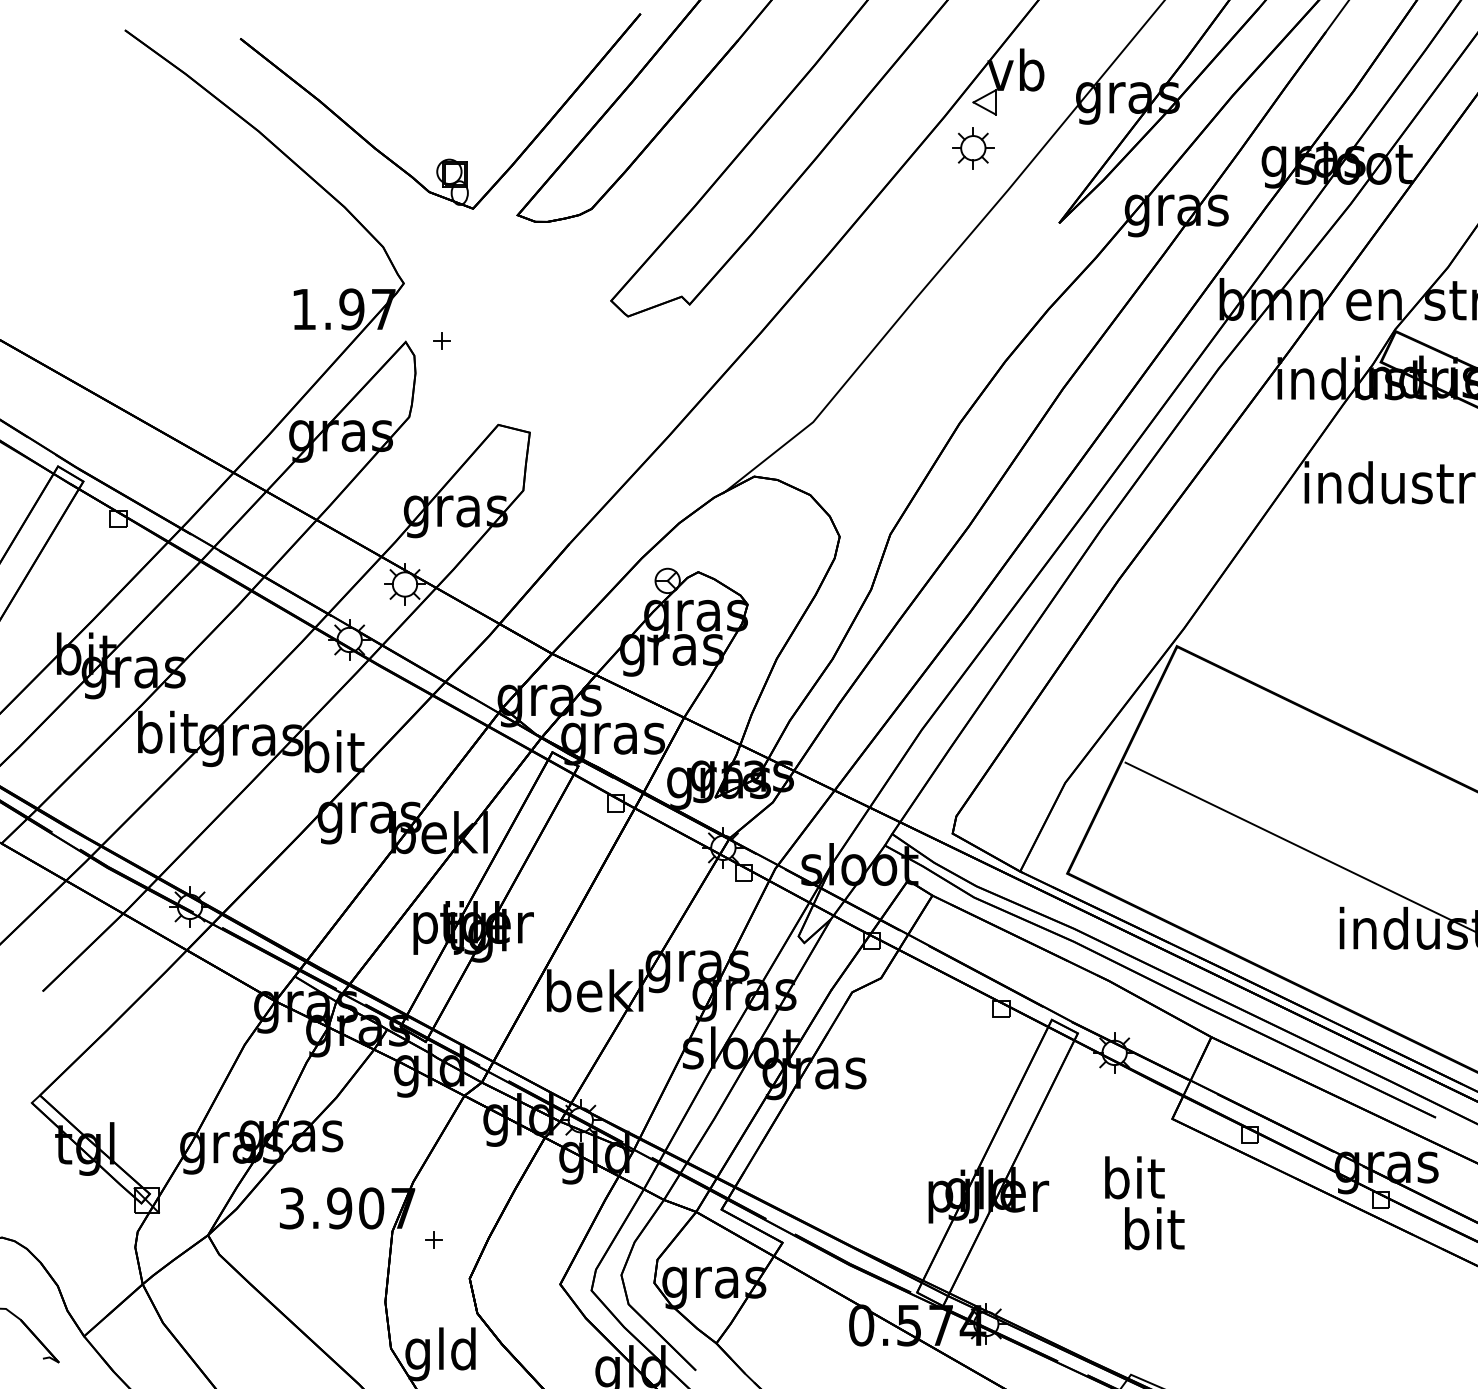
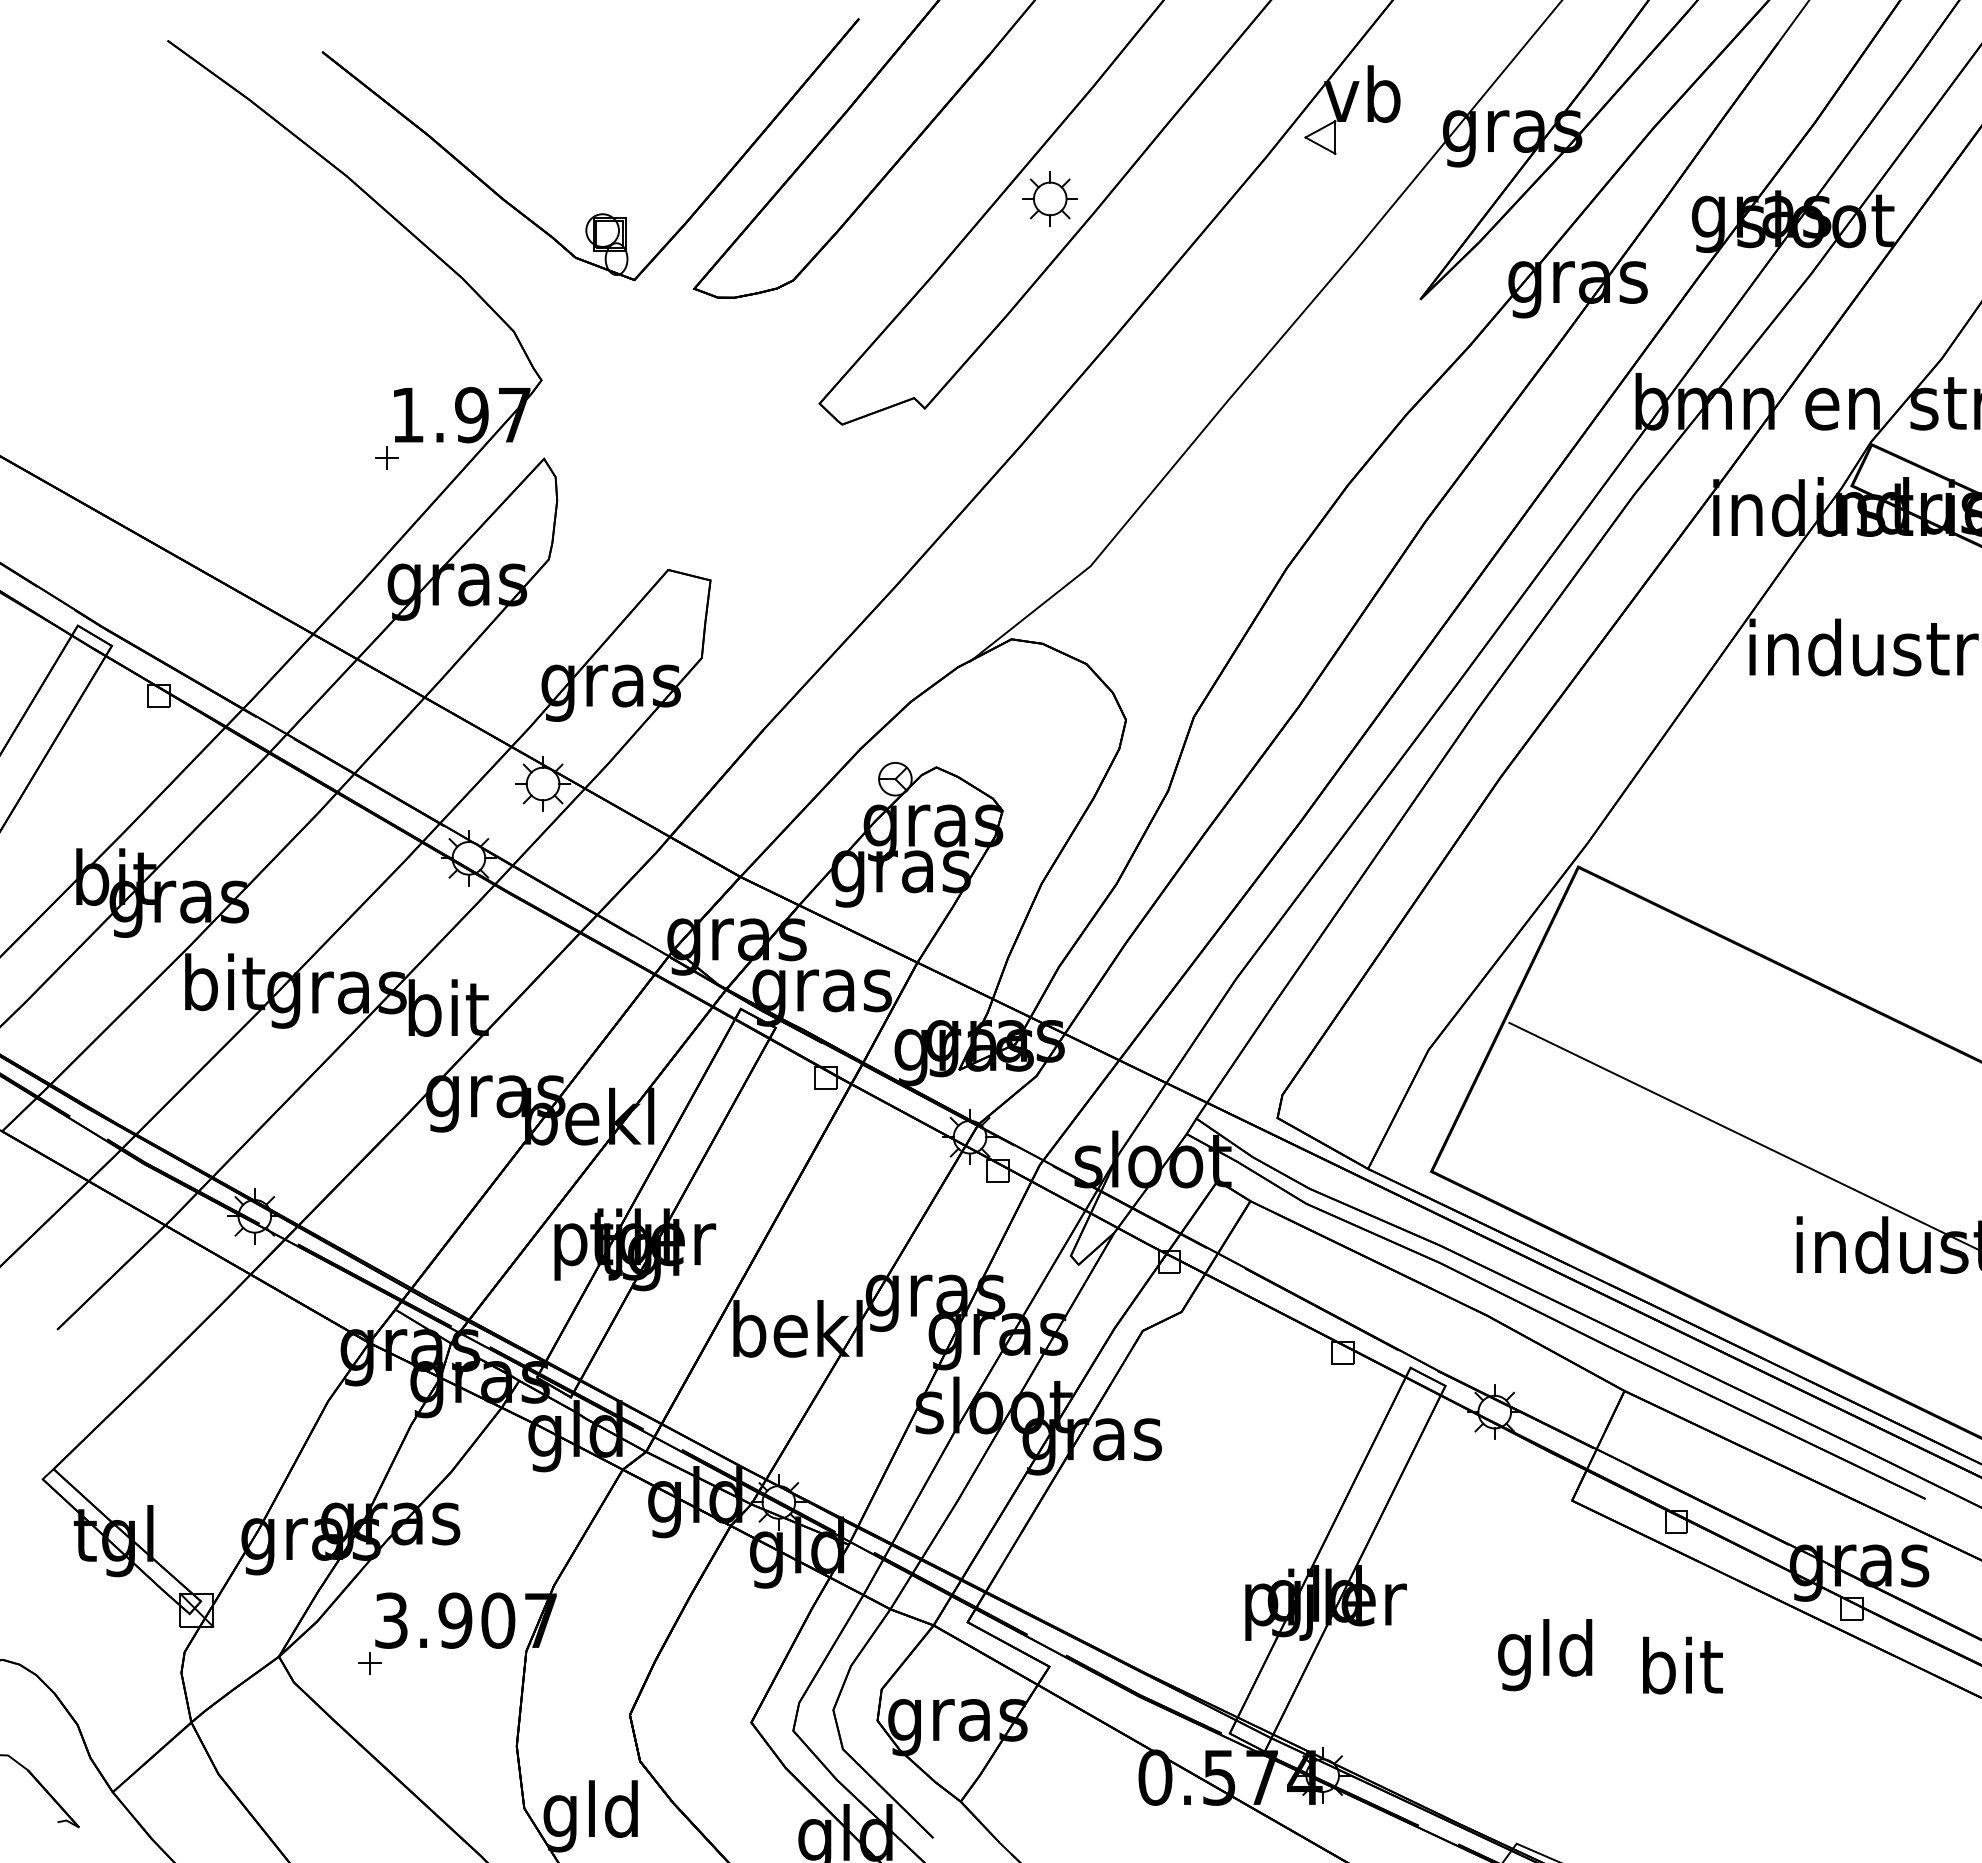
part: (972, 147) -> (1049, 198), moved
part: (441, 341) -> (386, 457), moved
text: (1134, 1177) -> (1682, 1665), moved
text: (1152, 1234) -> (1545, 1655), bit -> gld
part: (433, 1240) -> (369, 1663), moved

